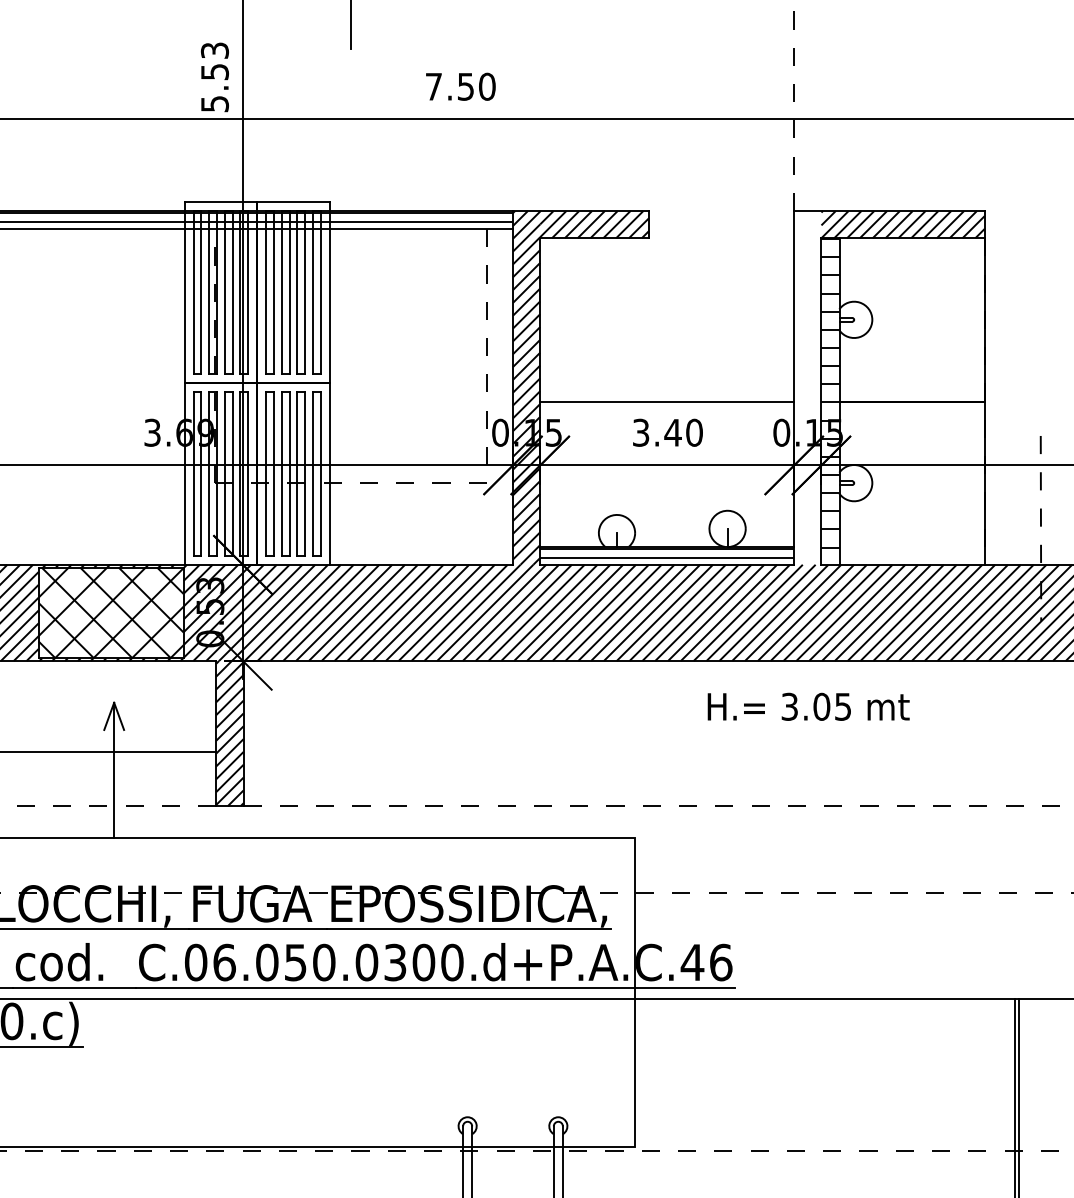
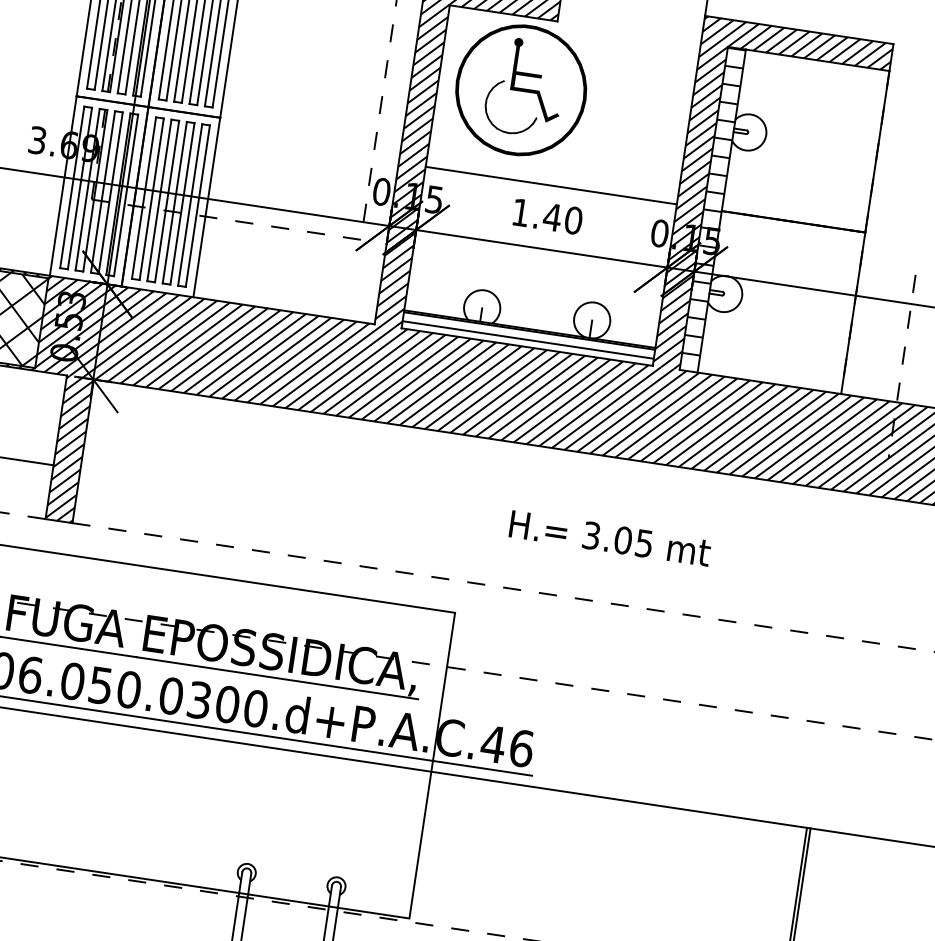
part: (623, 311) -> (521, 90), added
hatch: (807, 387) -> (692, 192), added
text: (641, 432) -> (521, 212), 3.40 -> 1.40
text: (808, 706) -> (610, 538), moved

